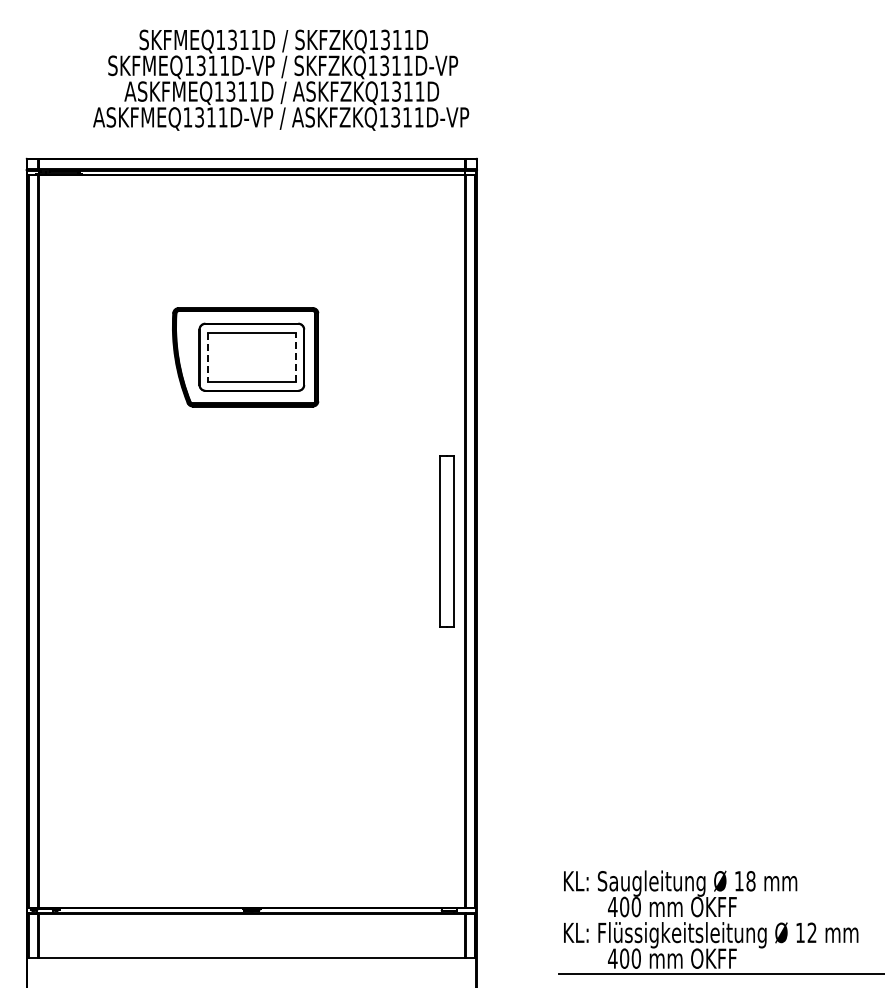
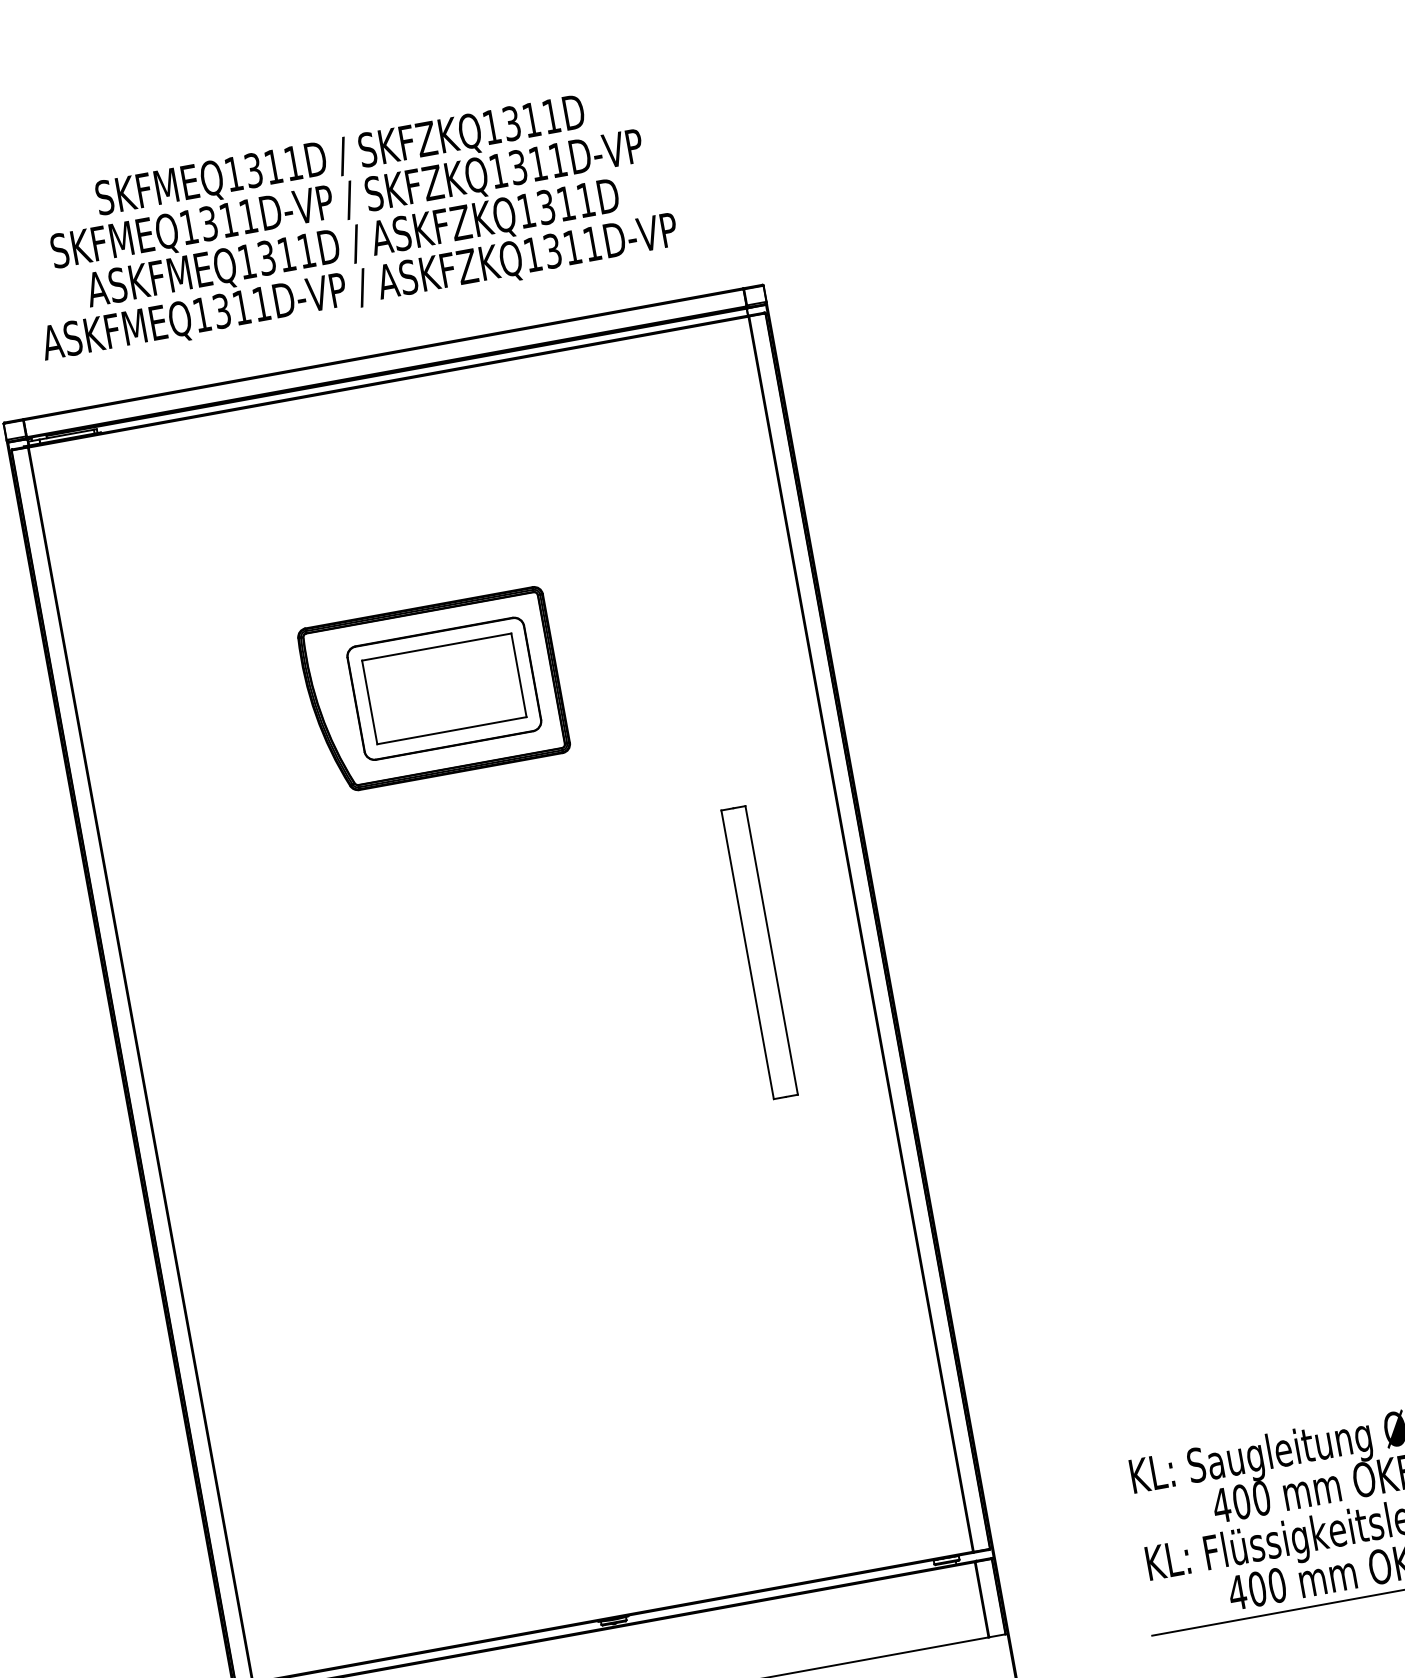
text: (281, 79) -> (348, 222), moved
line: (207, 357) -> (369, 702), dashed -> solid
line: (296, 357) -> (519, 675), dashed -> solid
part: (446, 541) -> (758, 952), moved

